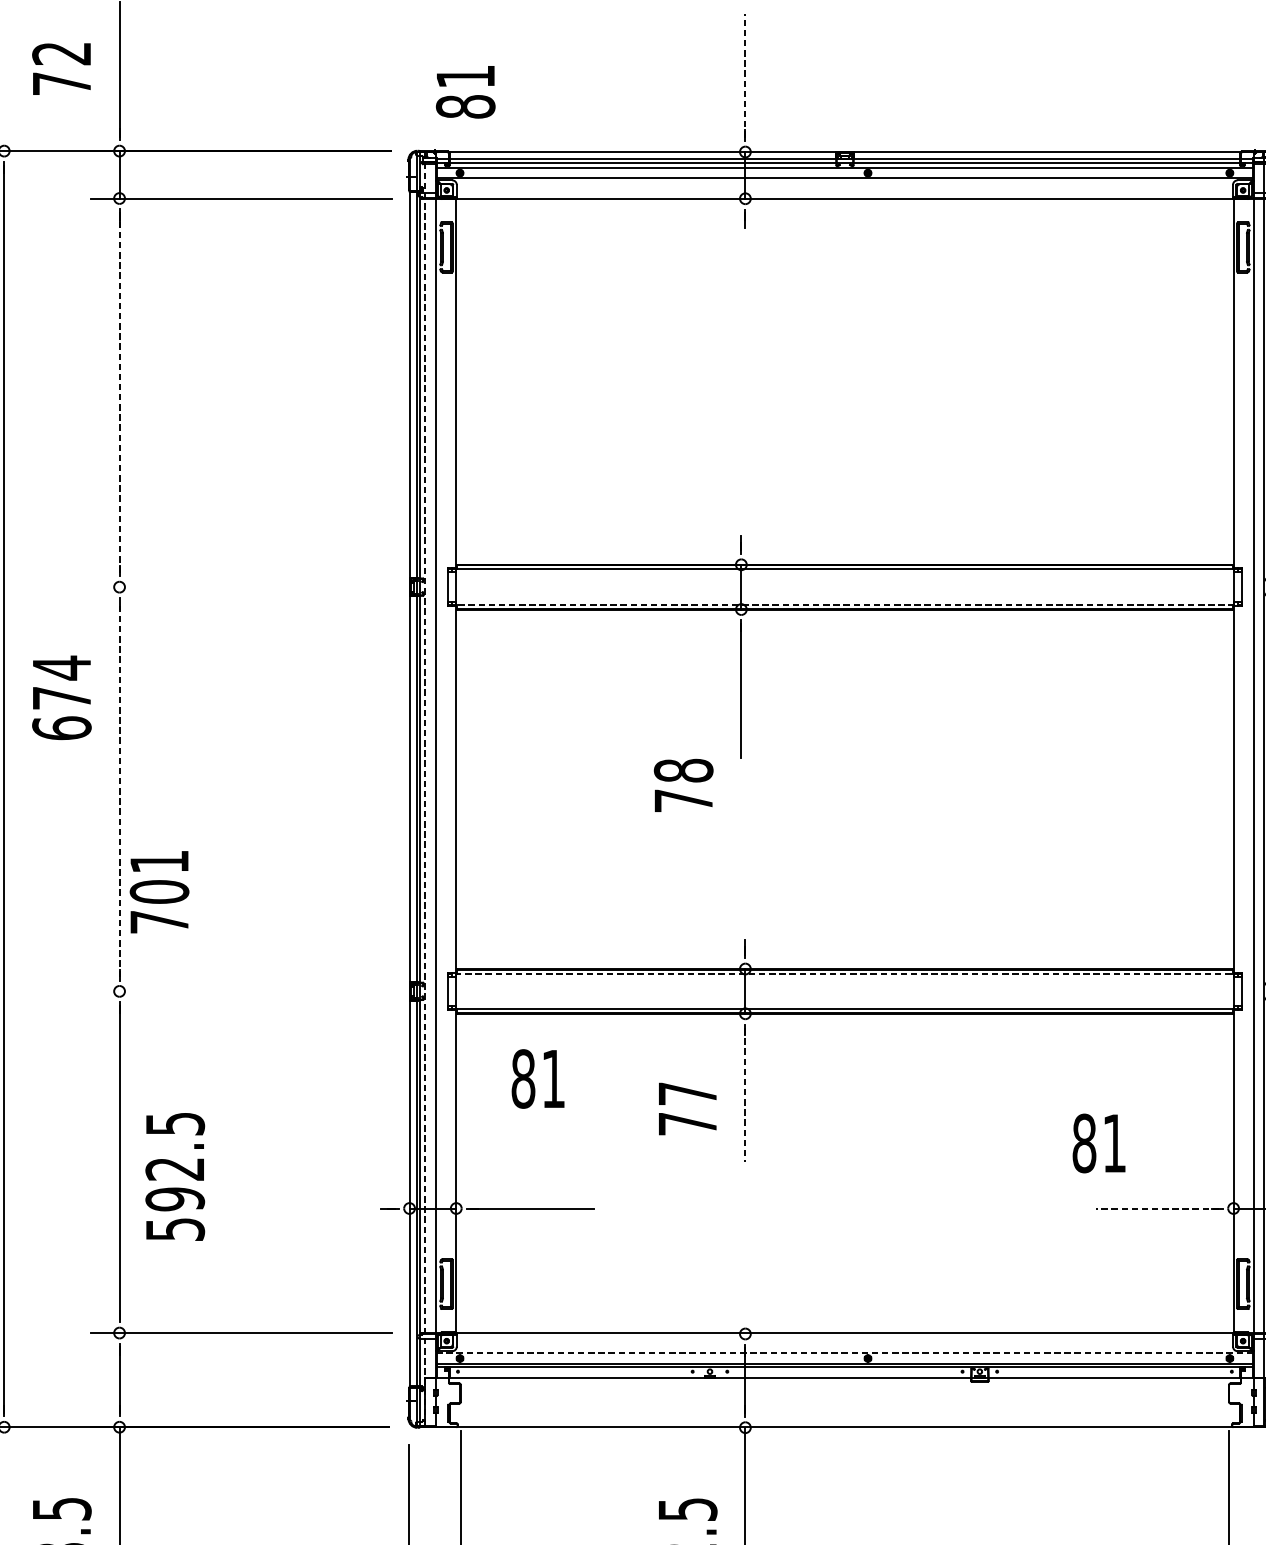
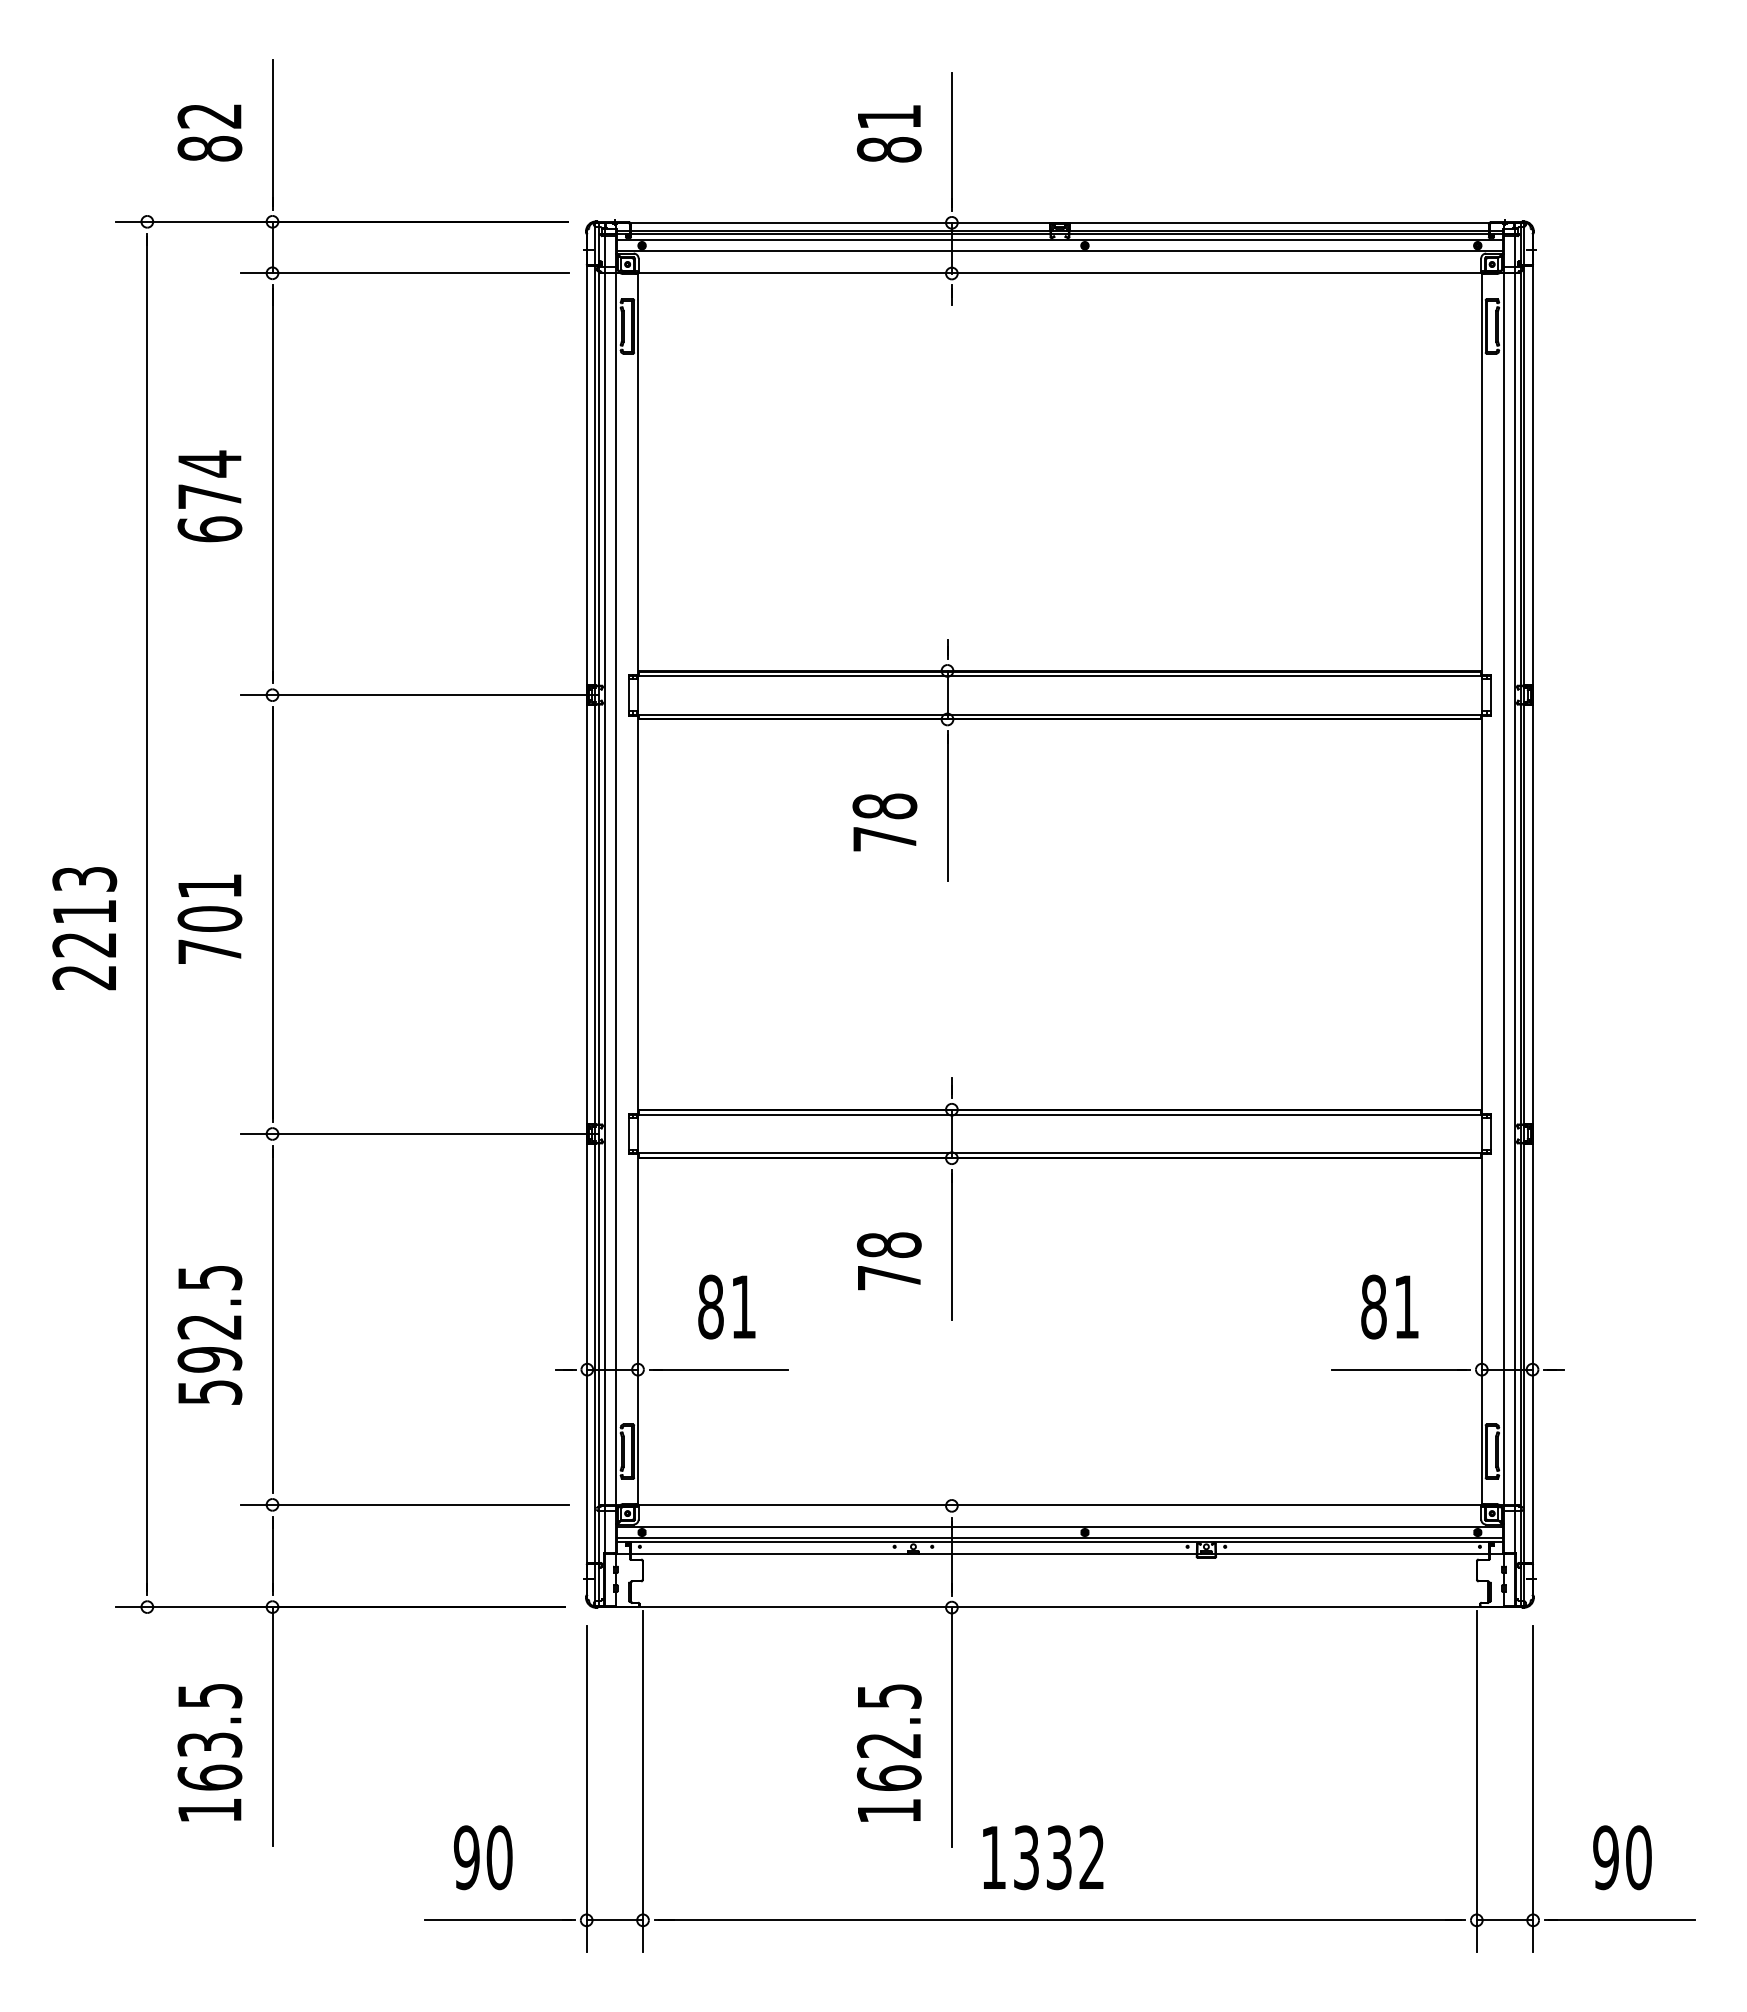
line: (745, 76) -> (951, 140), dashed -> solid
text: (61, 83) -> (209, 148), 72 -> 82
text: (465, 91) -> (889, 133), moved
line: (119, 392) -> (272, 483), dashed -> solid
line: (254, 587) -> (419, 695), added
line: (844, 604) -> (1059, 714), dashed -> solid
text: (61, 698) -> (209, 496), moved
text: (683, 785) -> (884, 822), moved
line: (119, 789) -> (272, 914), dashed -> solid
line: (425, 790) -> (604, 915), dashed -> solid
text: (159, 891) -> (209, 918), moved
line: (844, 973) -> (1059, 1114), dashed -> solid
line: (254, 990) -> (419, 1133), added
text: (537, 1078) -> (726, 1306), moved
text: (687, 1093) -> (888, 1244), 77 -> 78
line: (745, 1095) -> (951, 1246), dashed -> solid
text: (1098, 1142) -> (1389, 1306), moved
text: (174, 1177) -> (209, 1335), moved
line: (1157, 1208) -> (1399, 1369), dashed -> solid
line: (844, 1352) -> (1059, 1526), dashed -> solid

